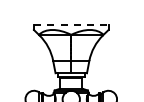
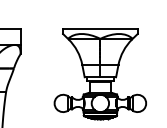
line: (71, 25) -> (100, 29), dashed -> solid

